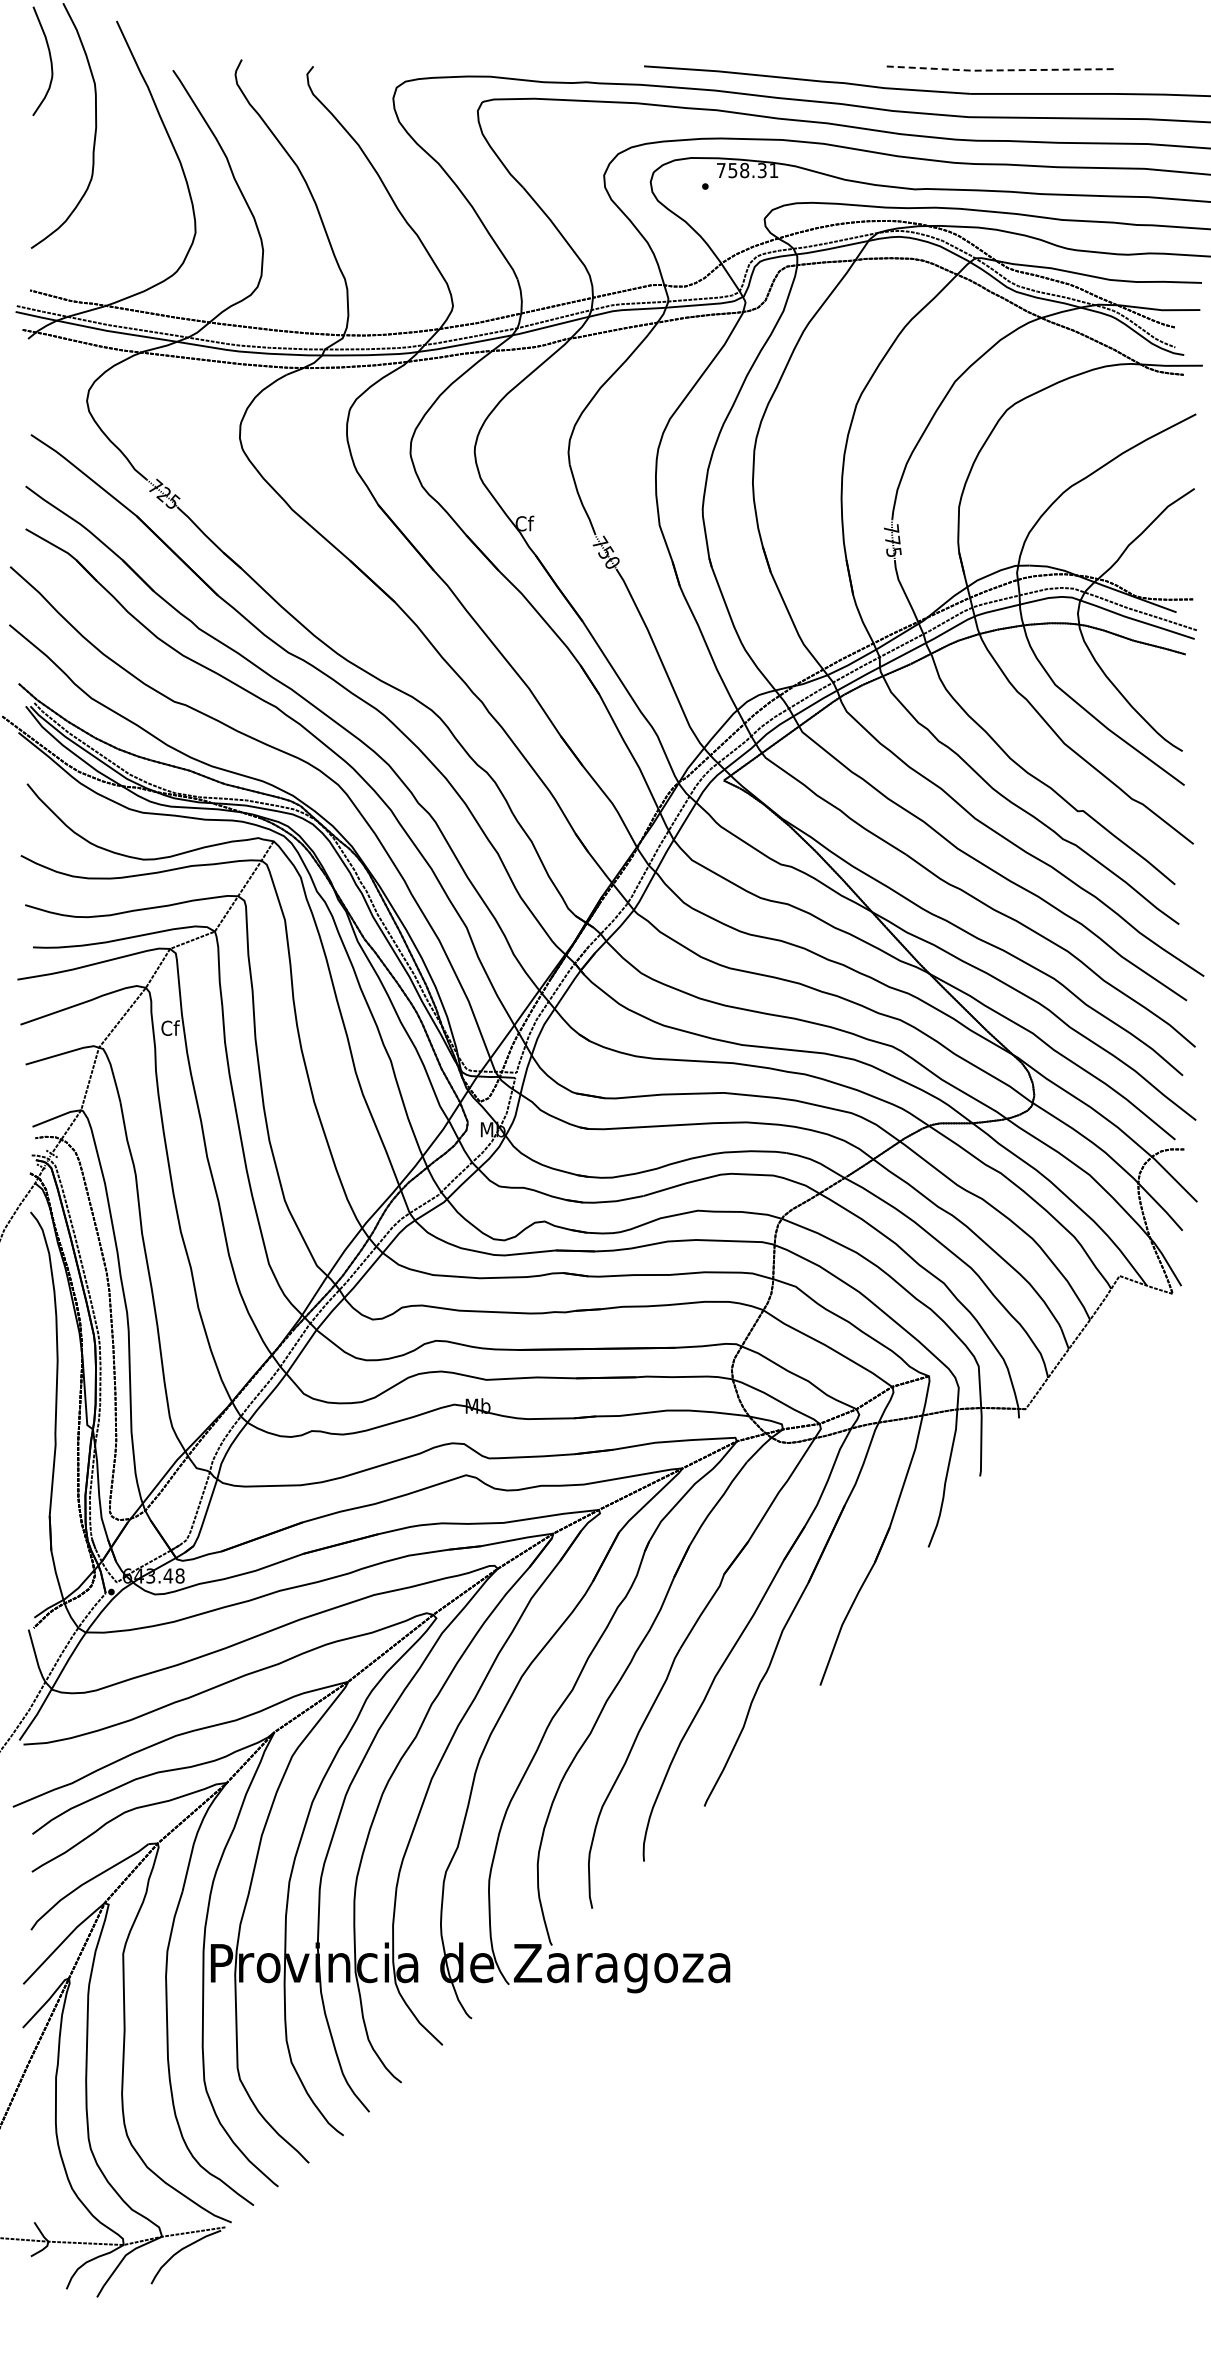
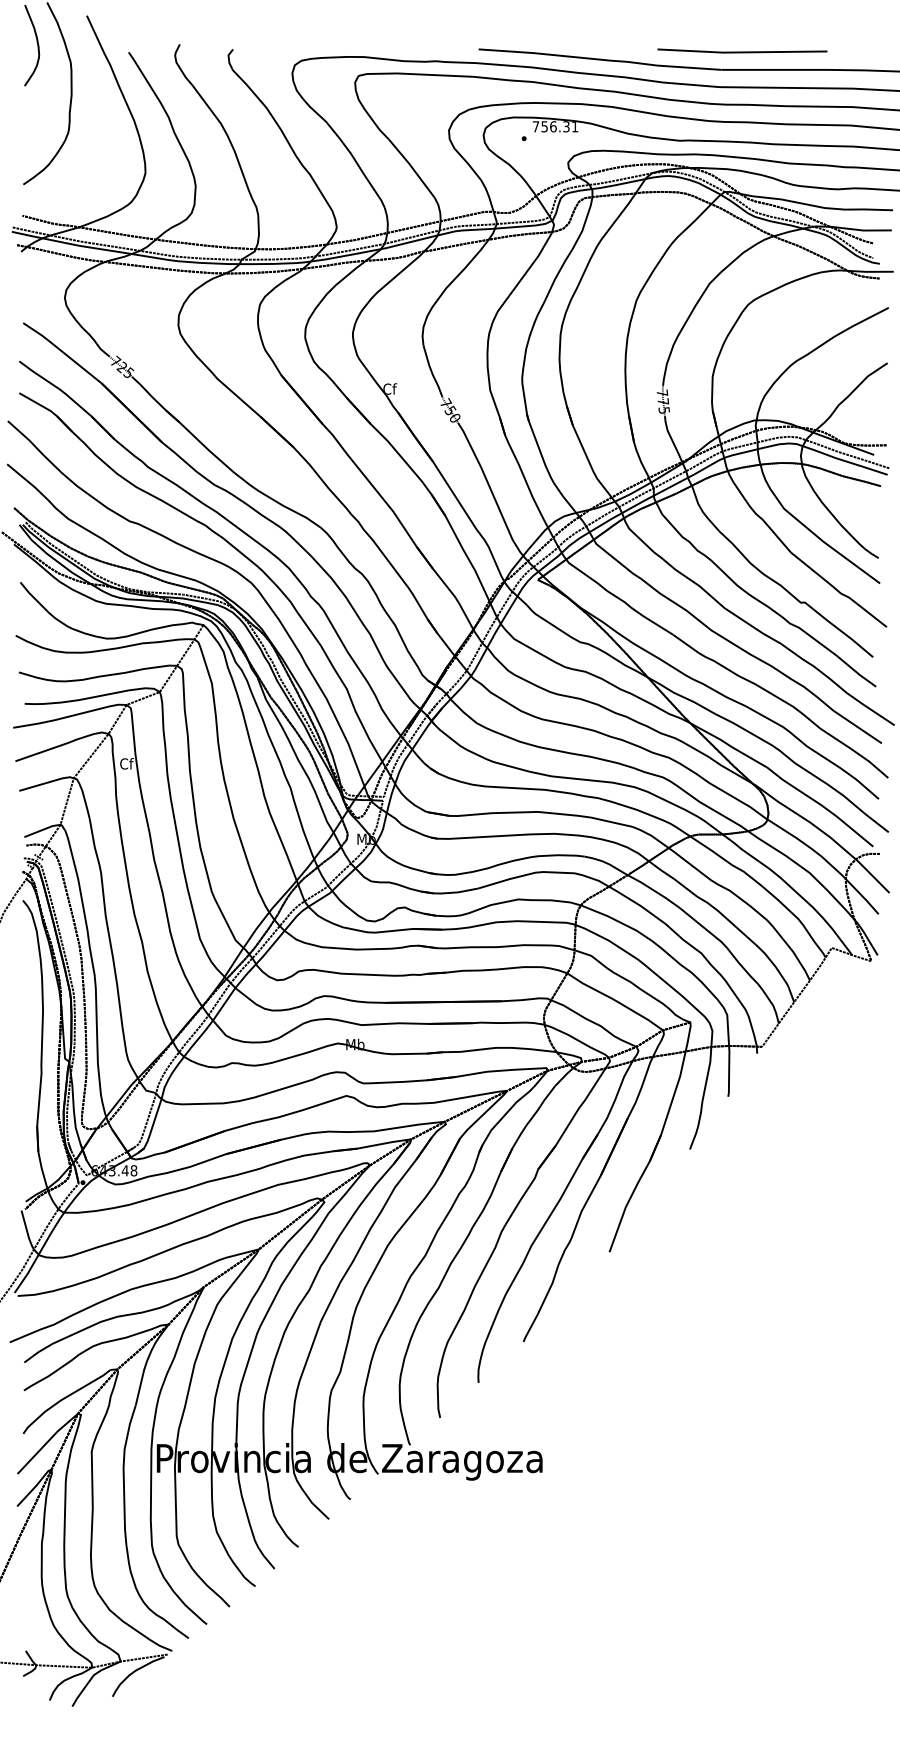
line: (997, 70) -> (741, 52), dashed -> solid
text: (744, 170) -> (553, 126), 758.31 -> 756.31

